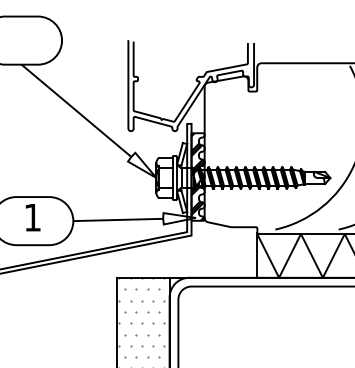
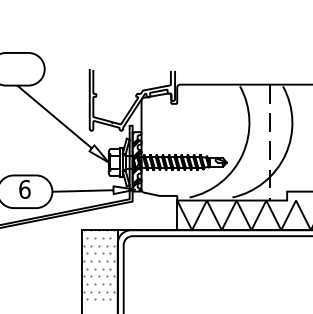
text: (32, 216) -> (24, 188), 1 -> 6

